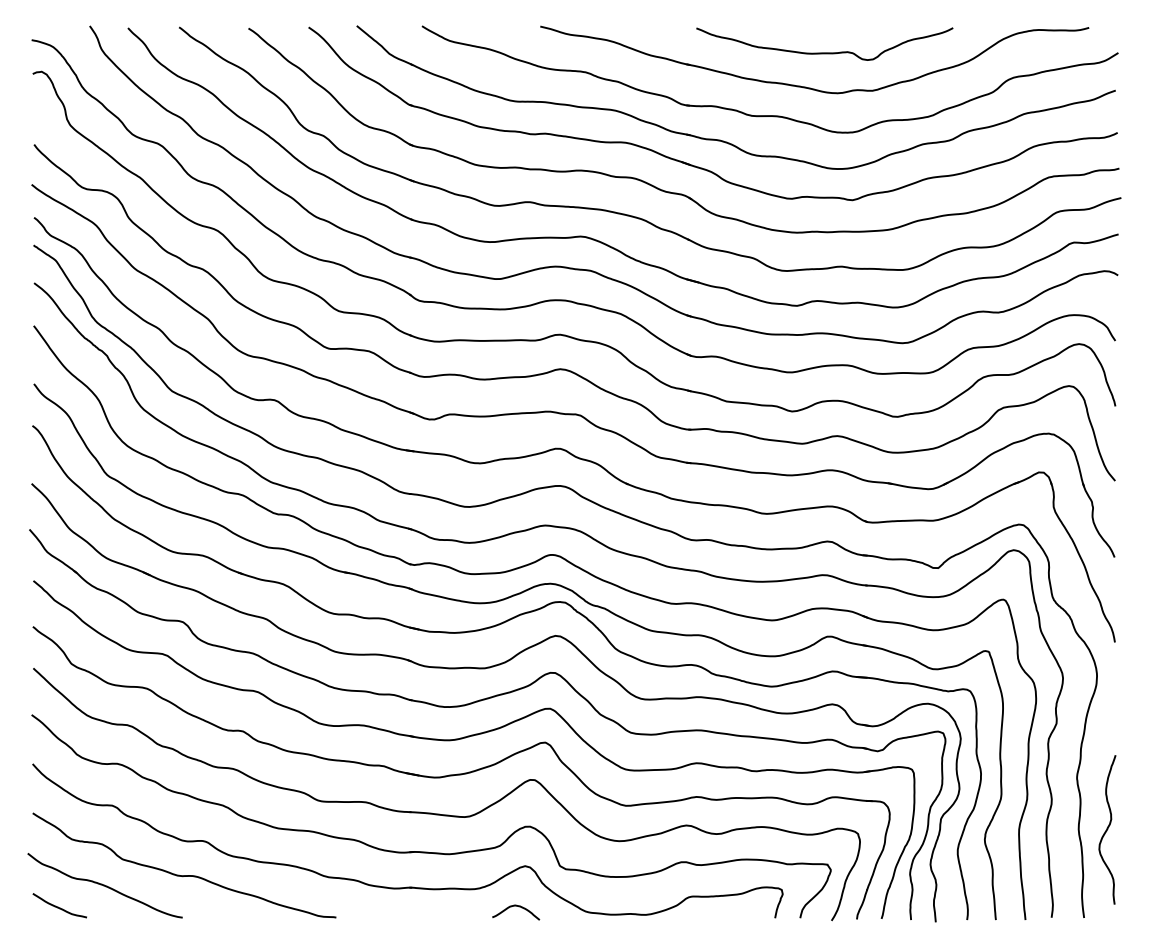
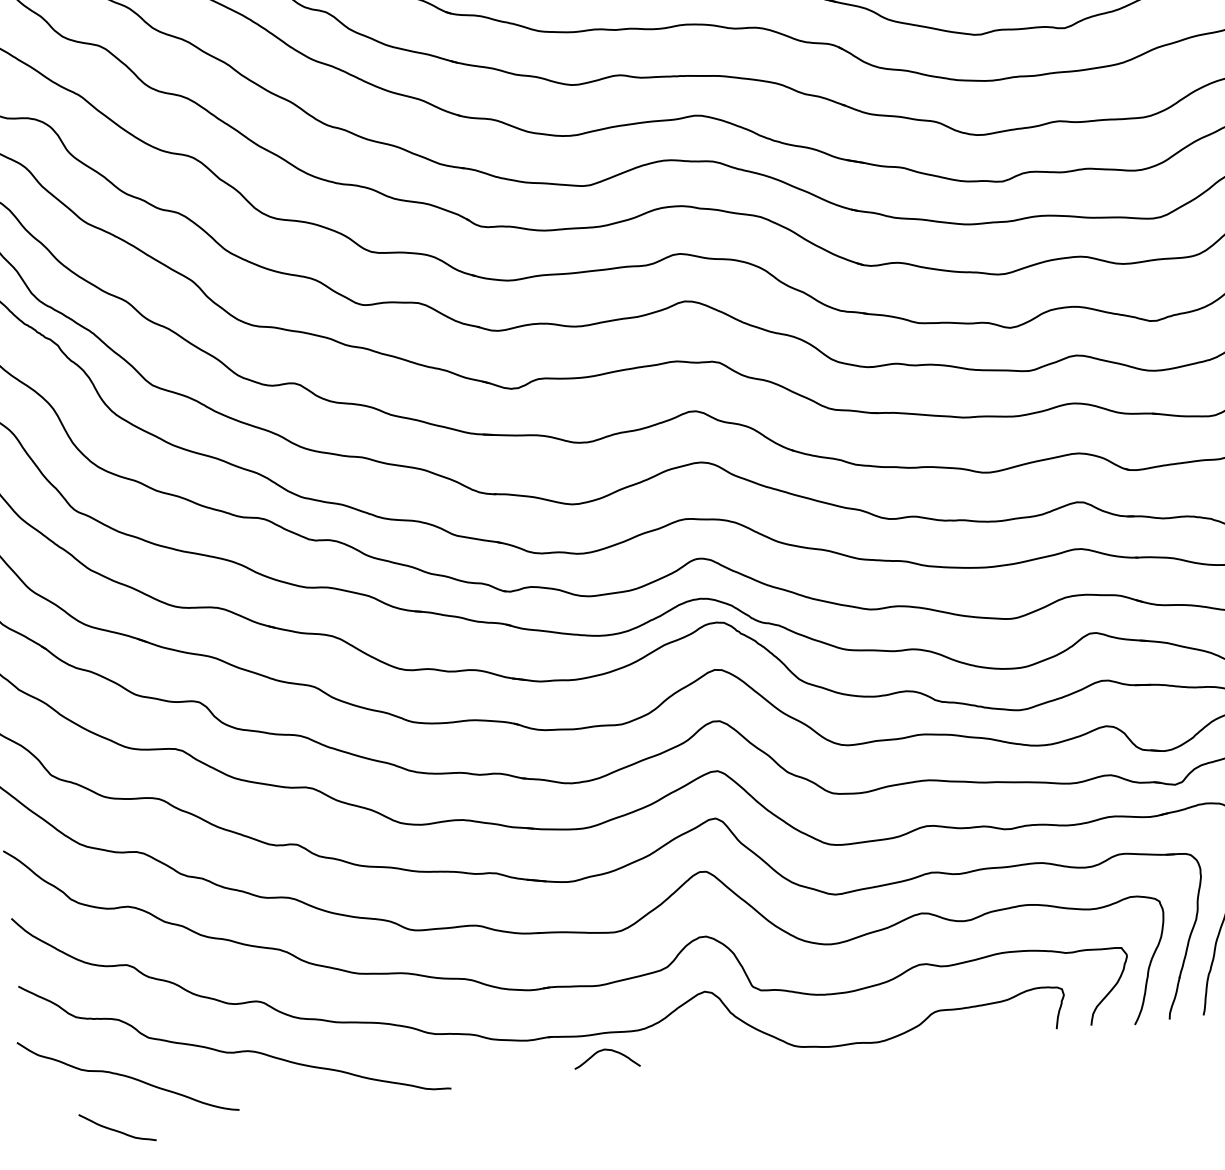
curve: (58, 906) -> (115, 1128), moved
curve: (519, 907) -> (610, 1051), moved

